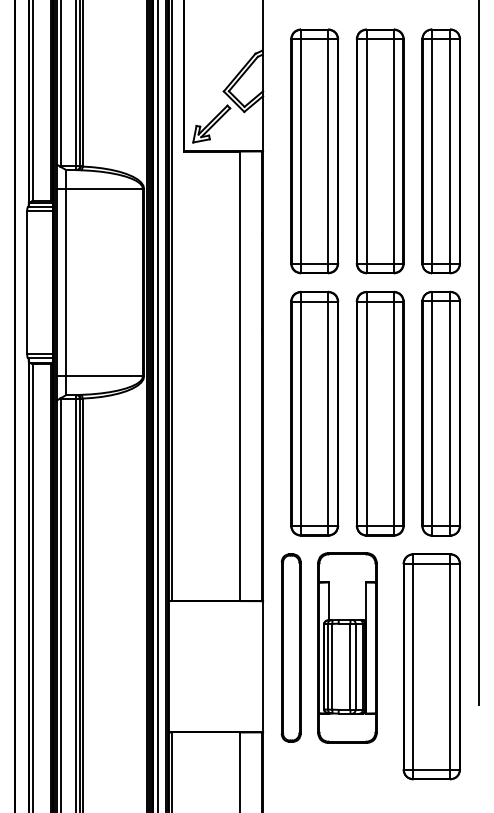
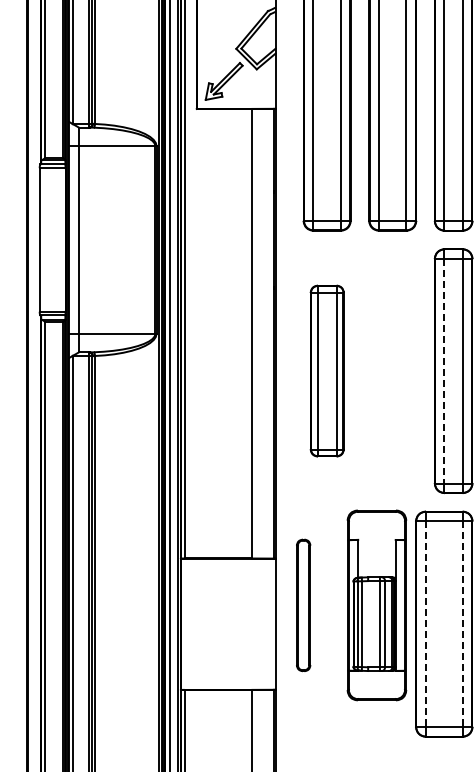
part: (314, 413) -> (326, 370), size x0.7
part: (379, 413) -> (391, 370), removed
line: (431, 414) -> (443, 371), solid -> dashed
part: (290, 647) -> (302, 604), size x0.7
part: (347, 647) -> (376, 604), moved
line: (413, 666) -> (425, 623), solid -> dashed
line: (450, 666) -> (462, 623), solid -> dashed

